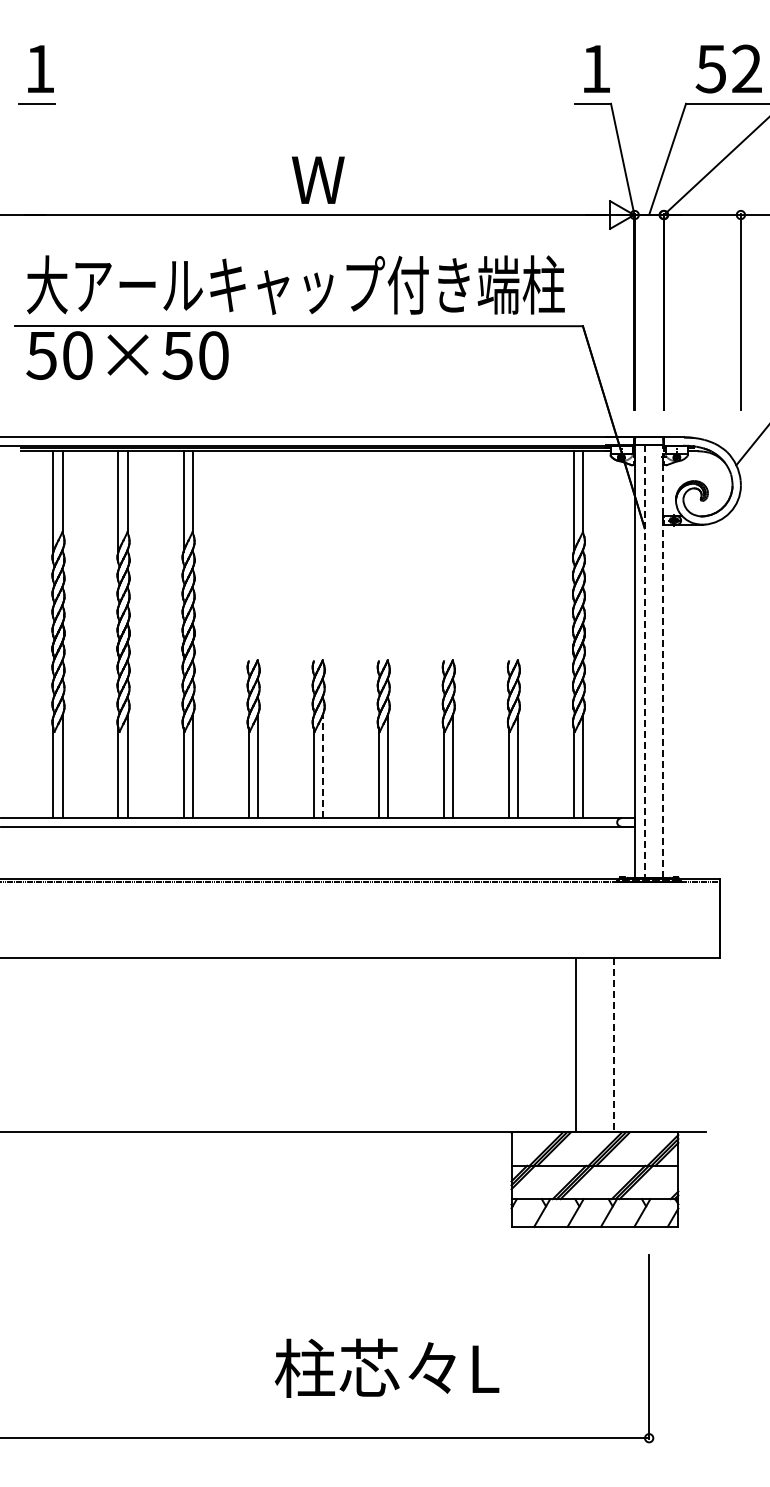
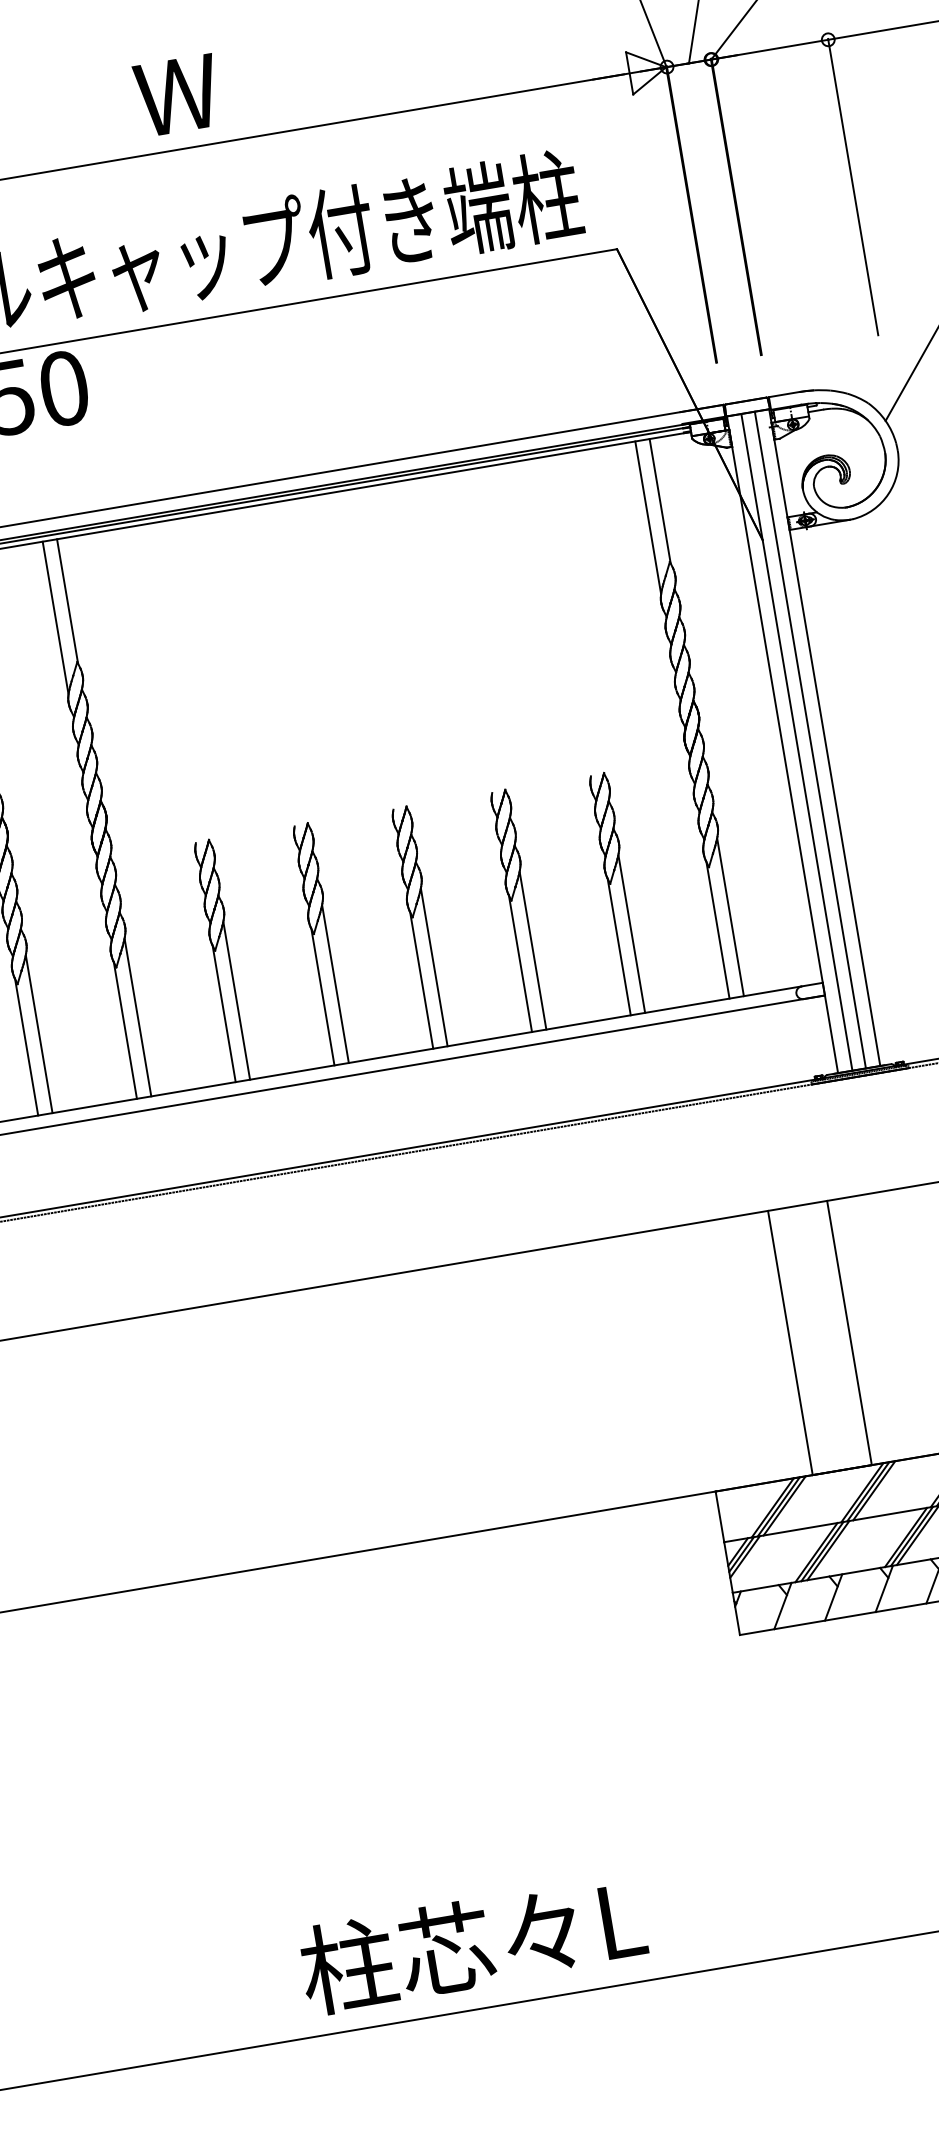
line: (663, 660) -> (825, 736), dashed -> solid
line: (644, 661) -> (796, 742), dashed -> solid
line: (653, 661) -> (810, 740), added
line: (323, 766) -> (336, 984), dashed -> solid
line: (614, 1045) -> (849, 1333), dashed -> solid
text: (386, 1367) -> (471, 1943), moved

